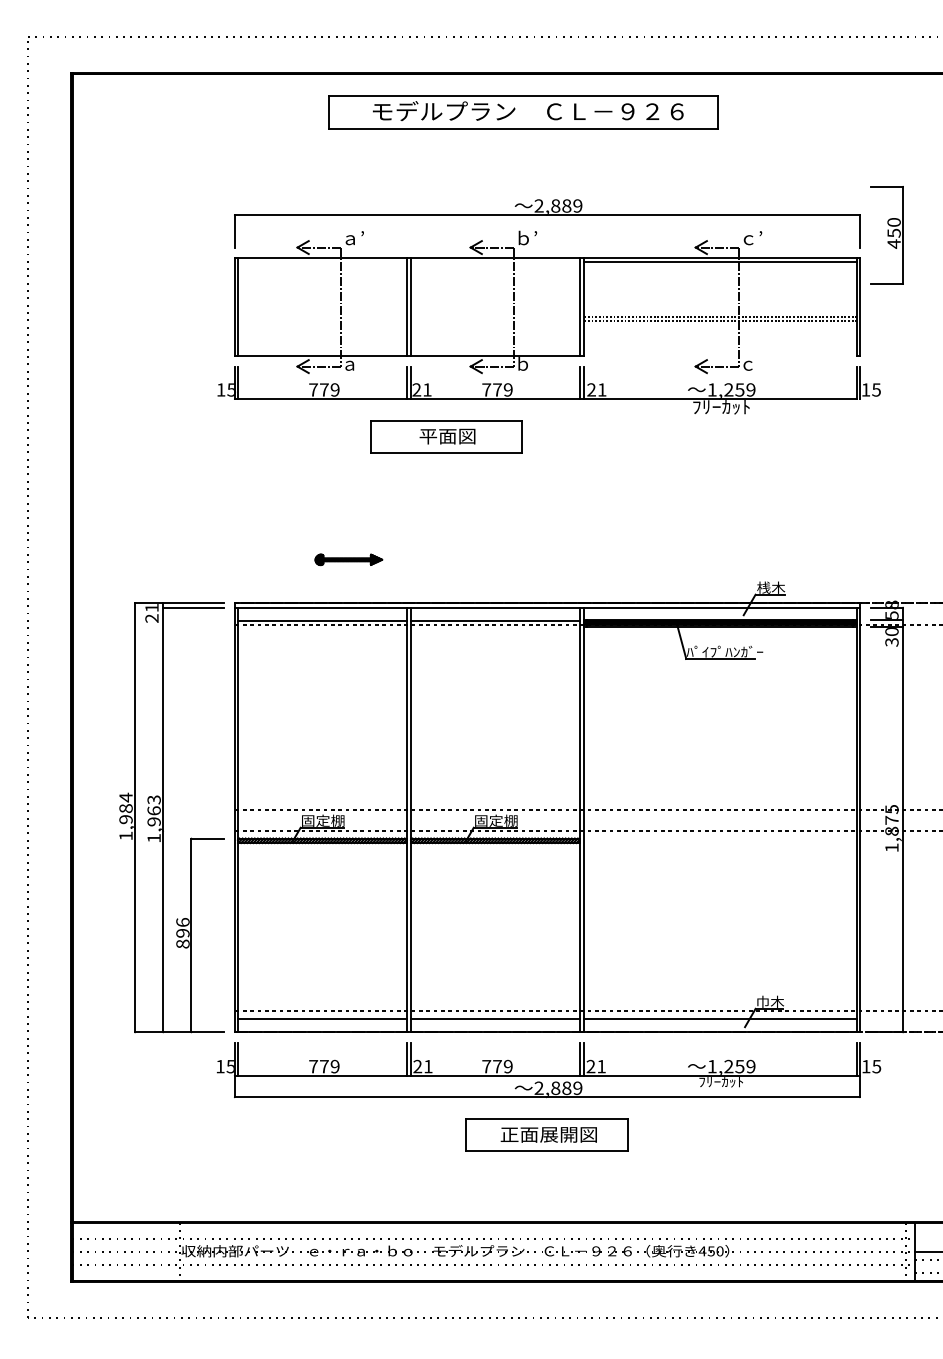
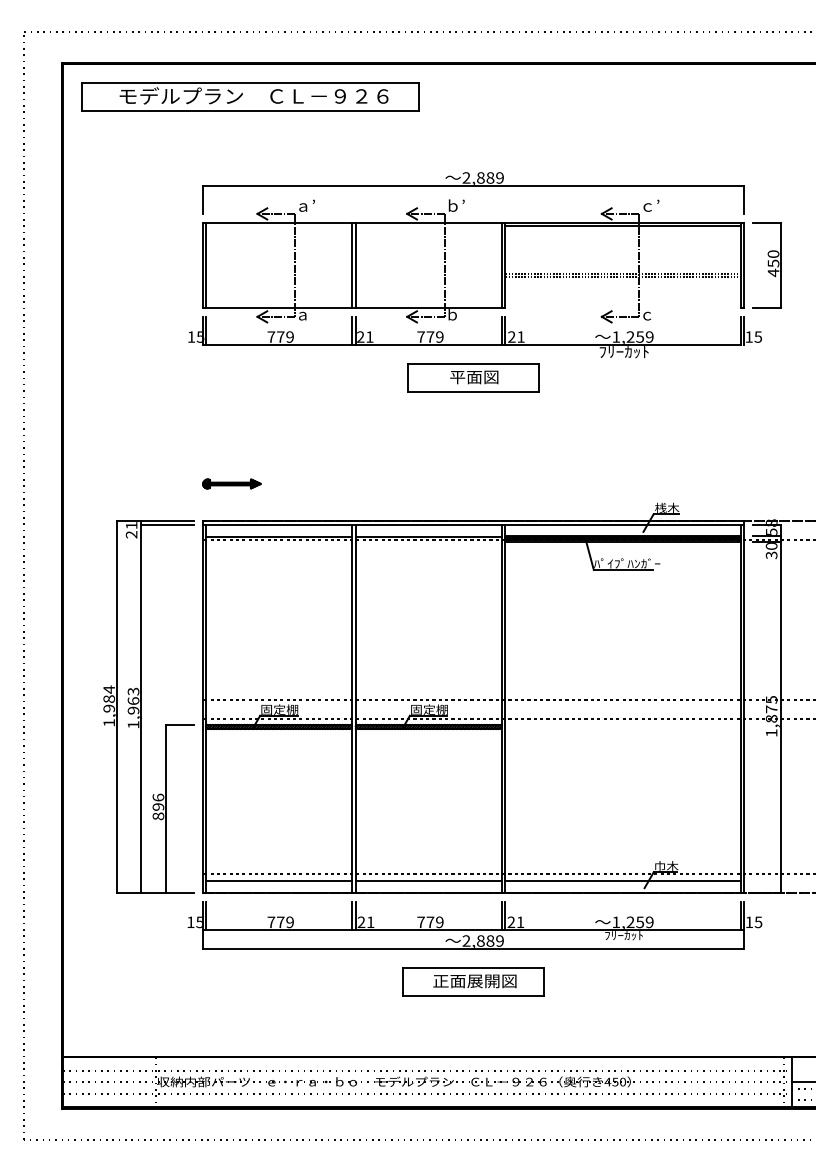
part: (524, 111) -> (250, 96), moved
part: (885, 235) -> (766, 265), moved
part: (446, 436) -> (473, 377), moved
part: (348, 559) -> (231, 483), moved

